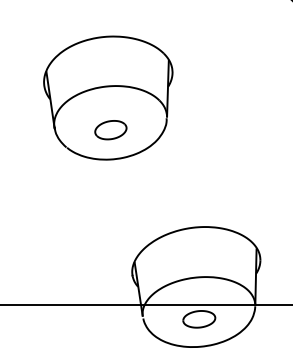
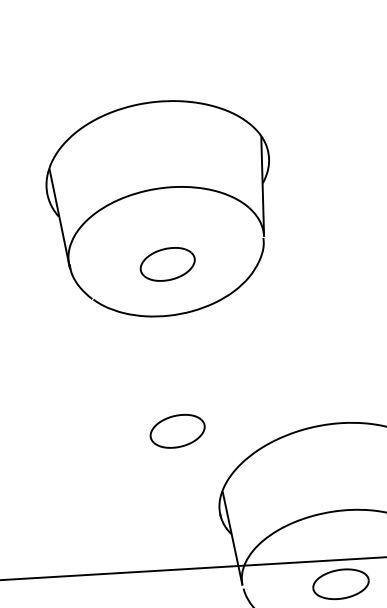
part: (110, 226) -> (177, 432), added

